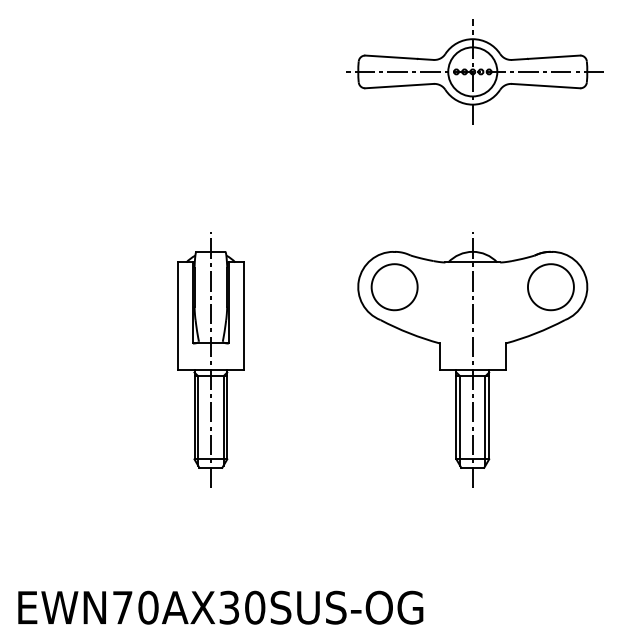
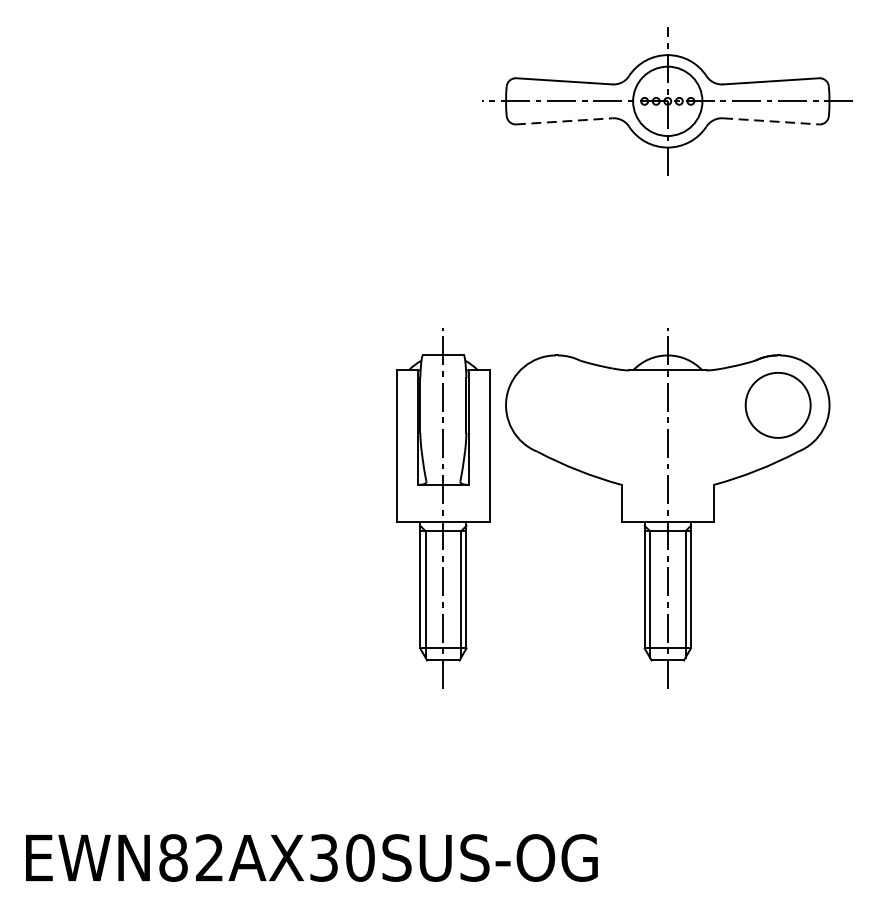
line: (399, 86) -> (564, 121), solid -> dashed
line: (546, 86) -> (771, 121), solid -> dashed
part: (394, 287) -> (557, 405), removed
part: (210, 359) -> (442, 507), moved
text: (135, 607) -> (191, 857), EWN70AX30SUS-OG -> EWN82AX30SUS-OG

